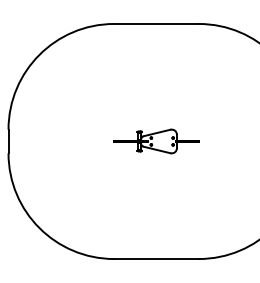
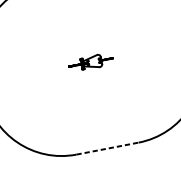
part: (156, 141) -> (90, 62), size x0.7
line: (156, 259) -> (107, 148), solid -> dashed

